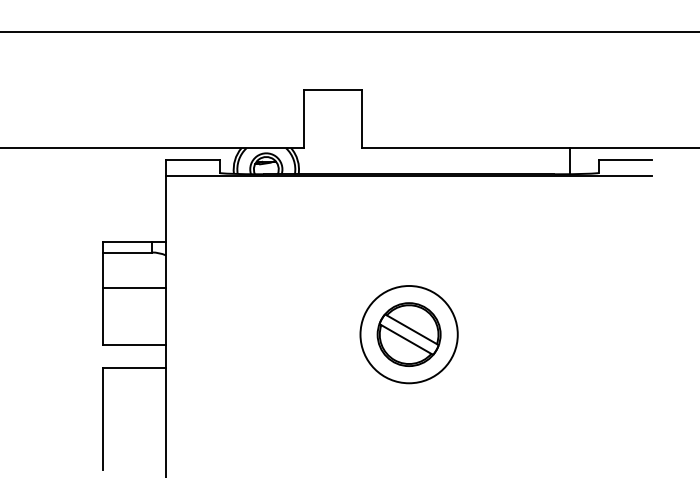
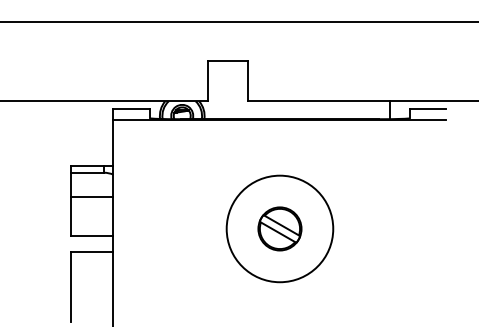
circle: (408, 333) -> (279, 228), size x1.6

